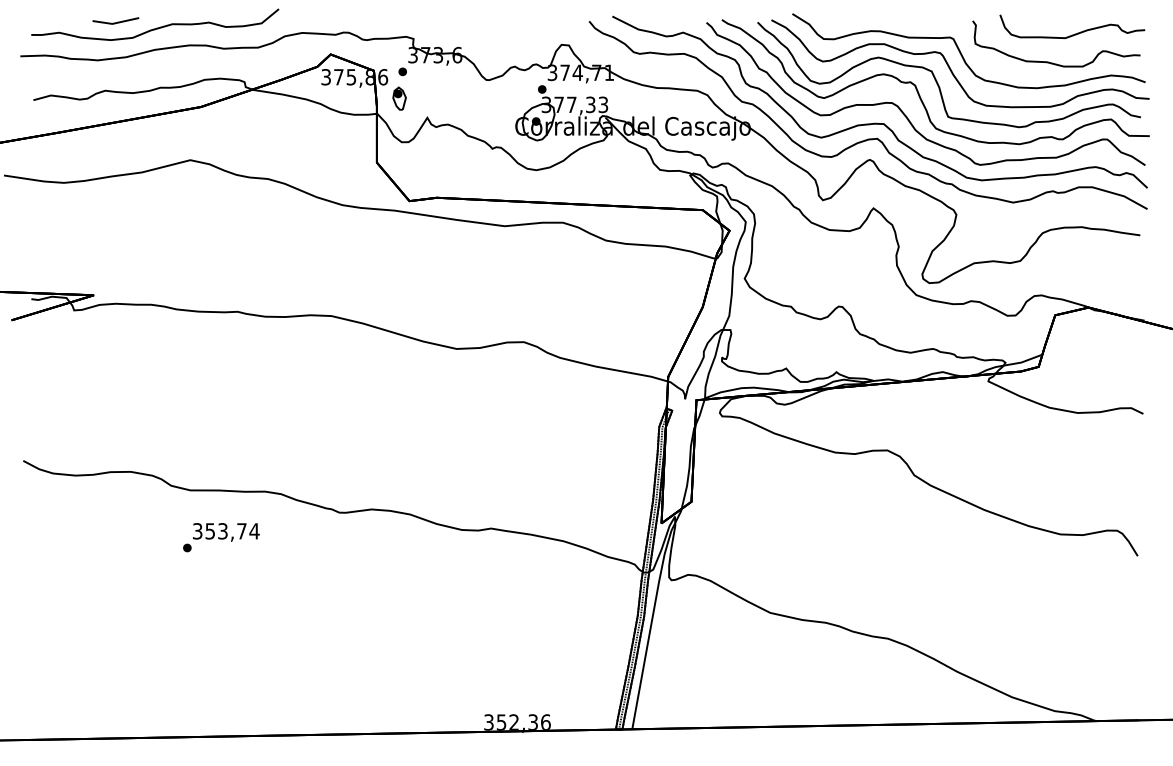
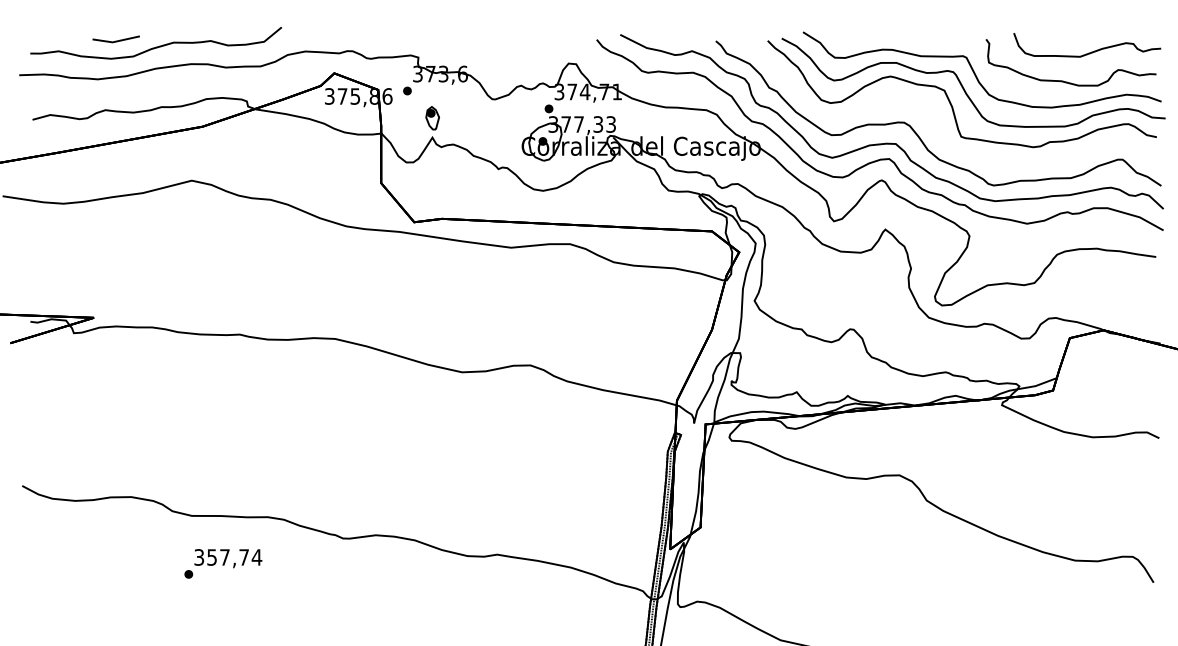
curve: (918, 90) -> (931, 109), removed
part: (399, 98) -> (432, 118), moved
text: (222, 531) -> (224, 557), 353,74 -> 357,74

